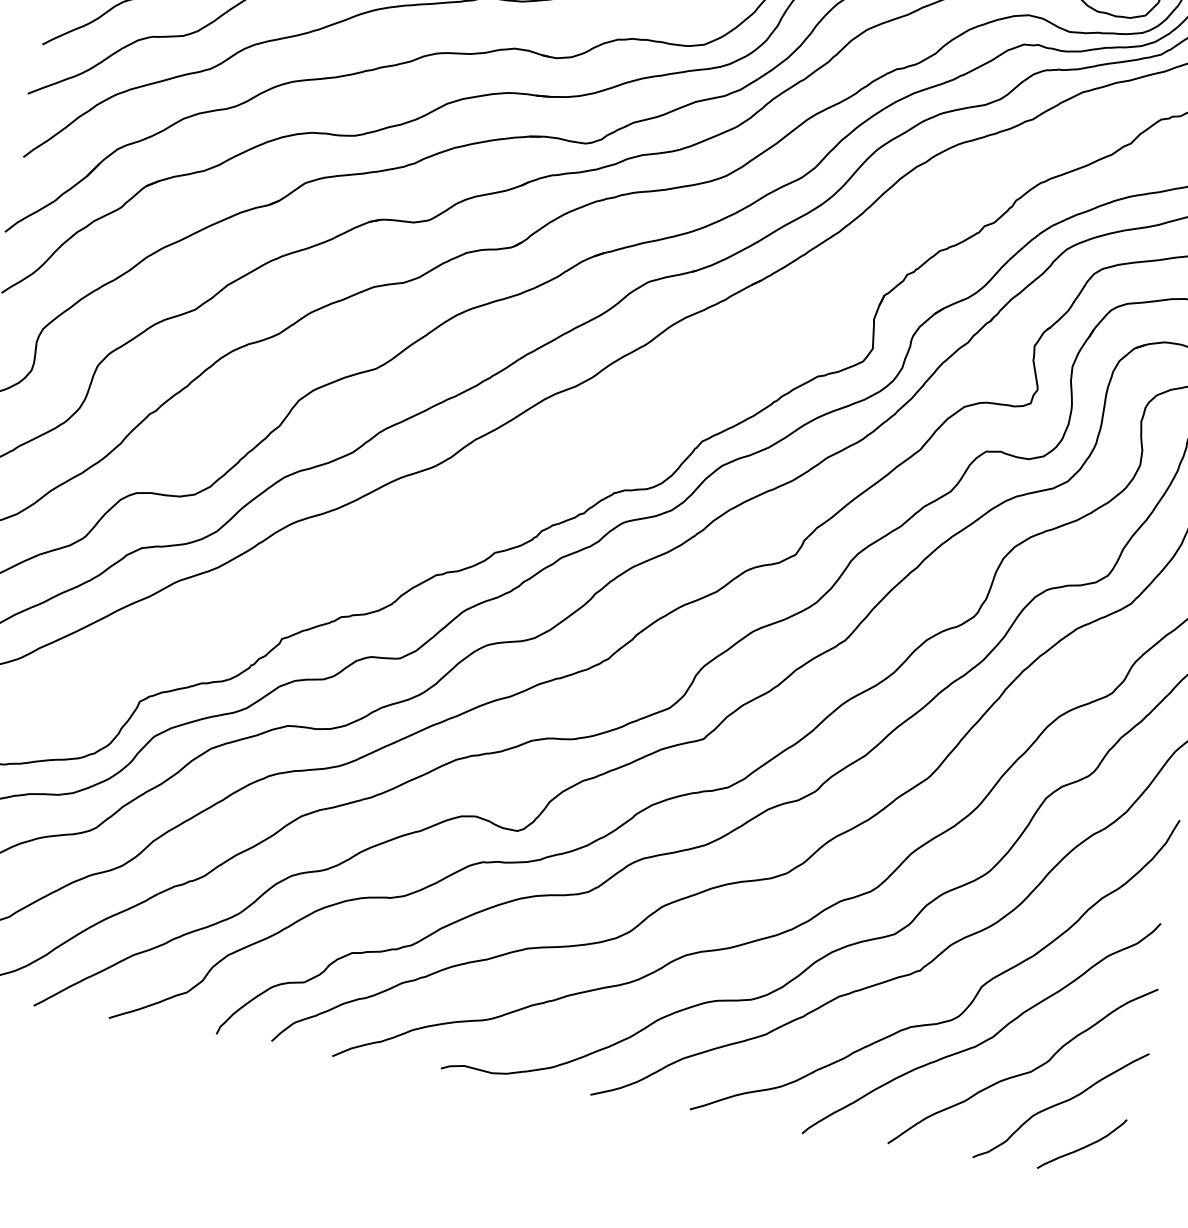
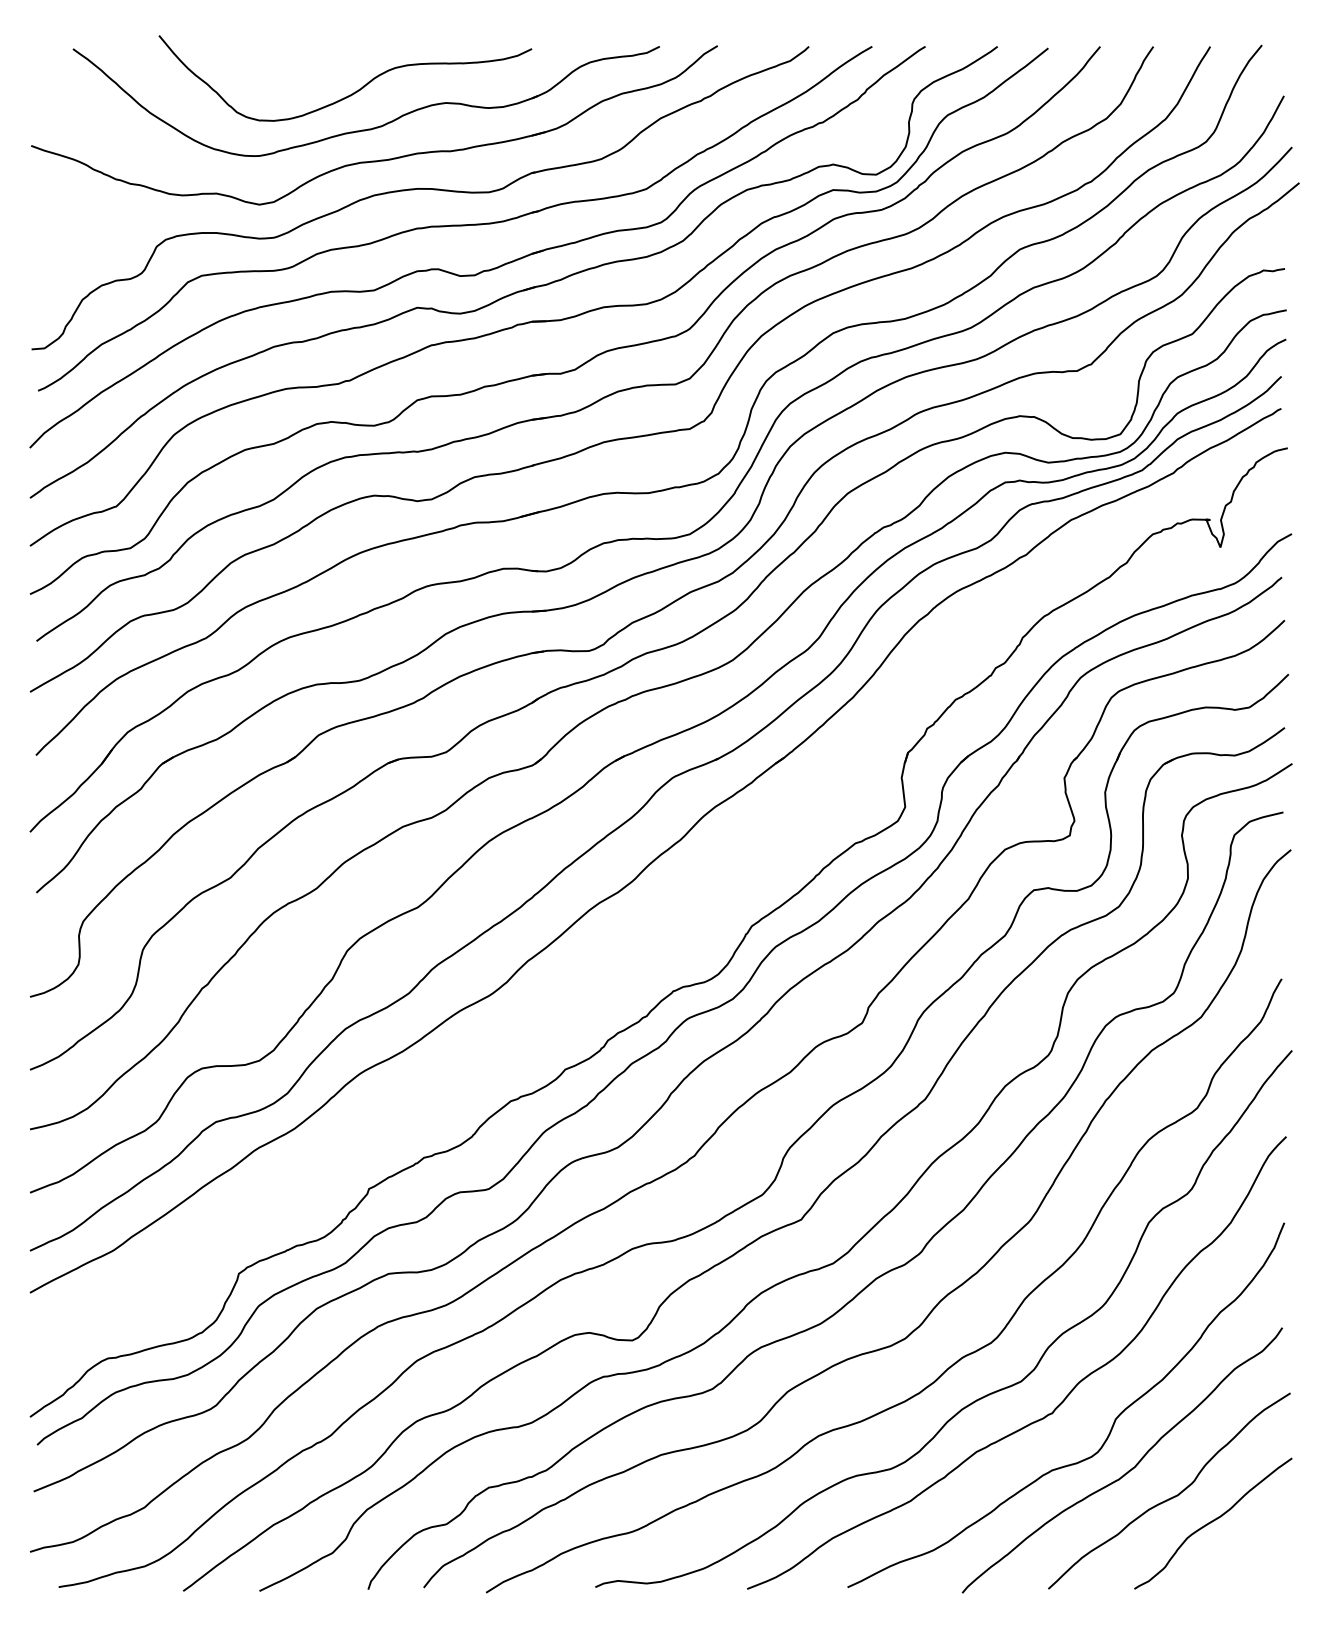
curve: (1085, 1145) -> (1243, 1559), removed

